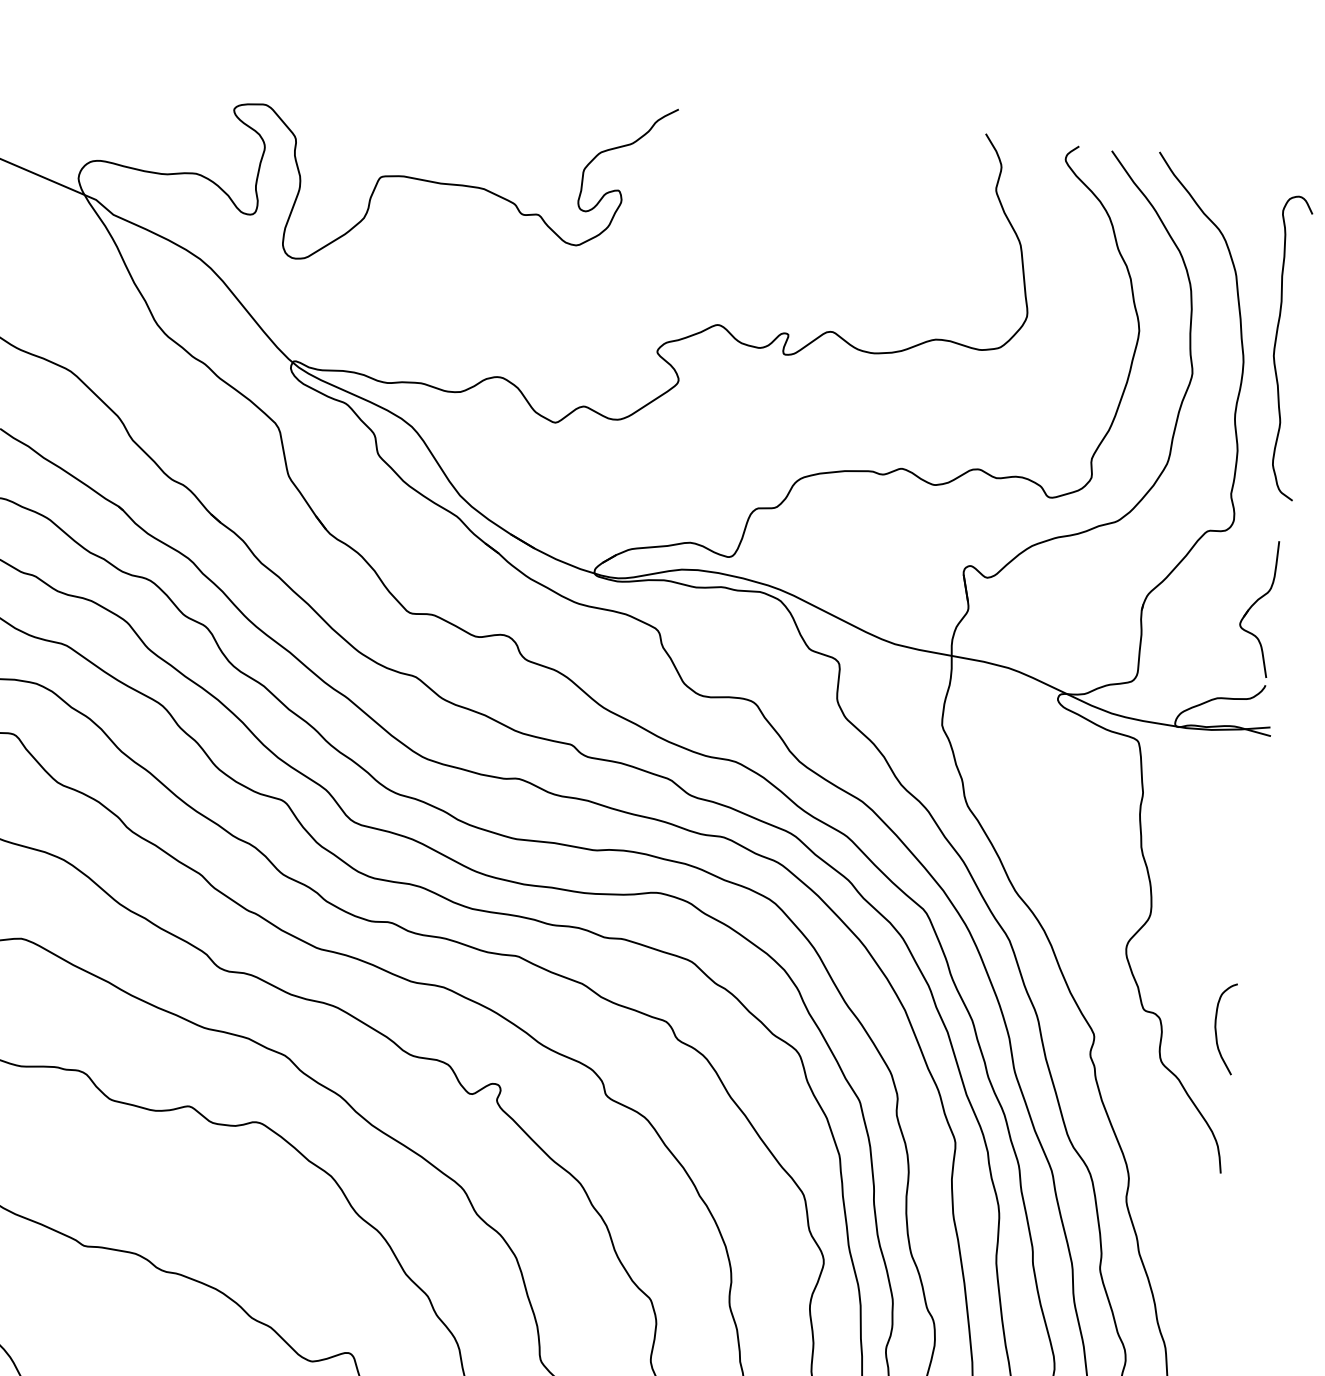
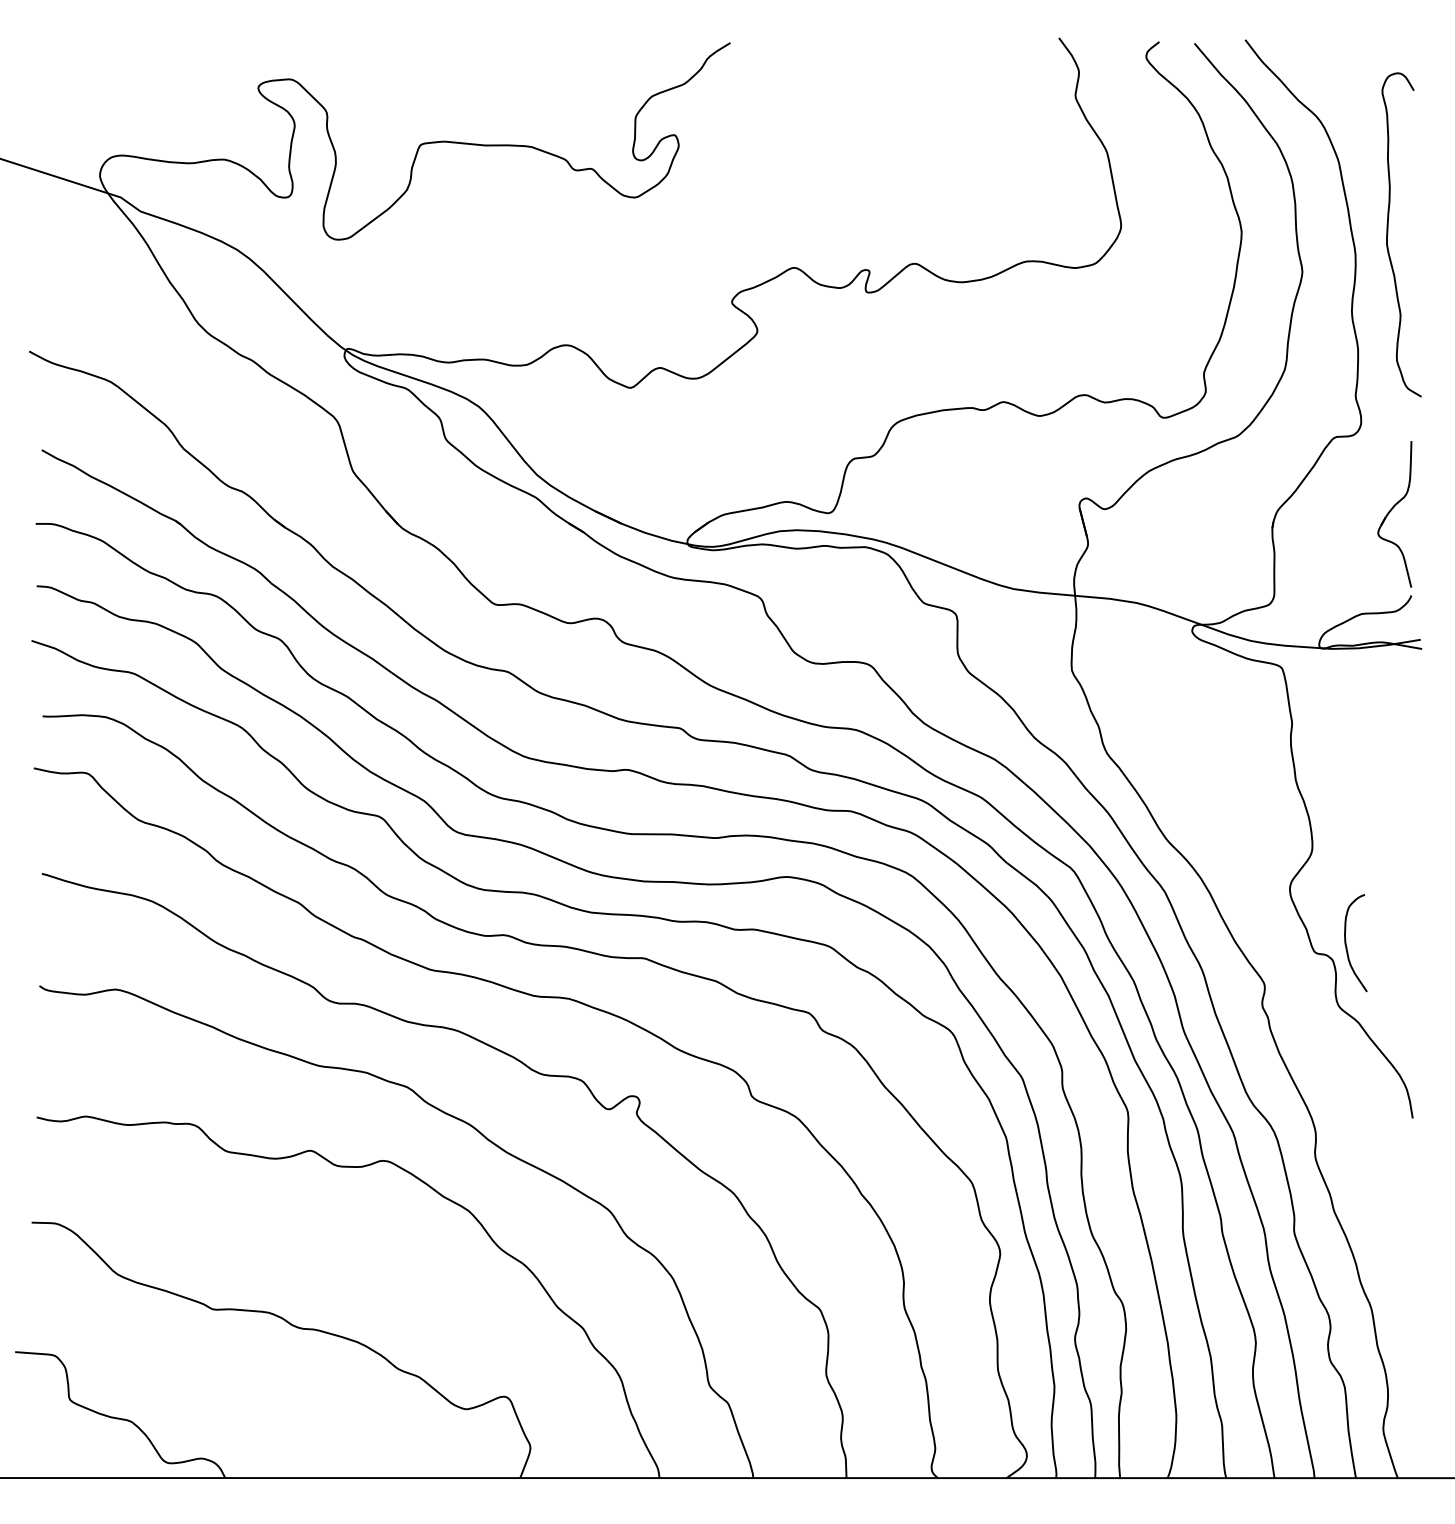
curve: (1216, 1031) -> (1347, 947), moved

